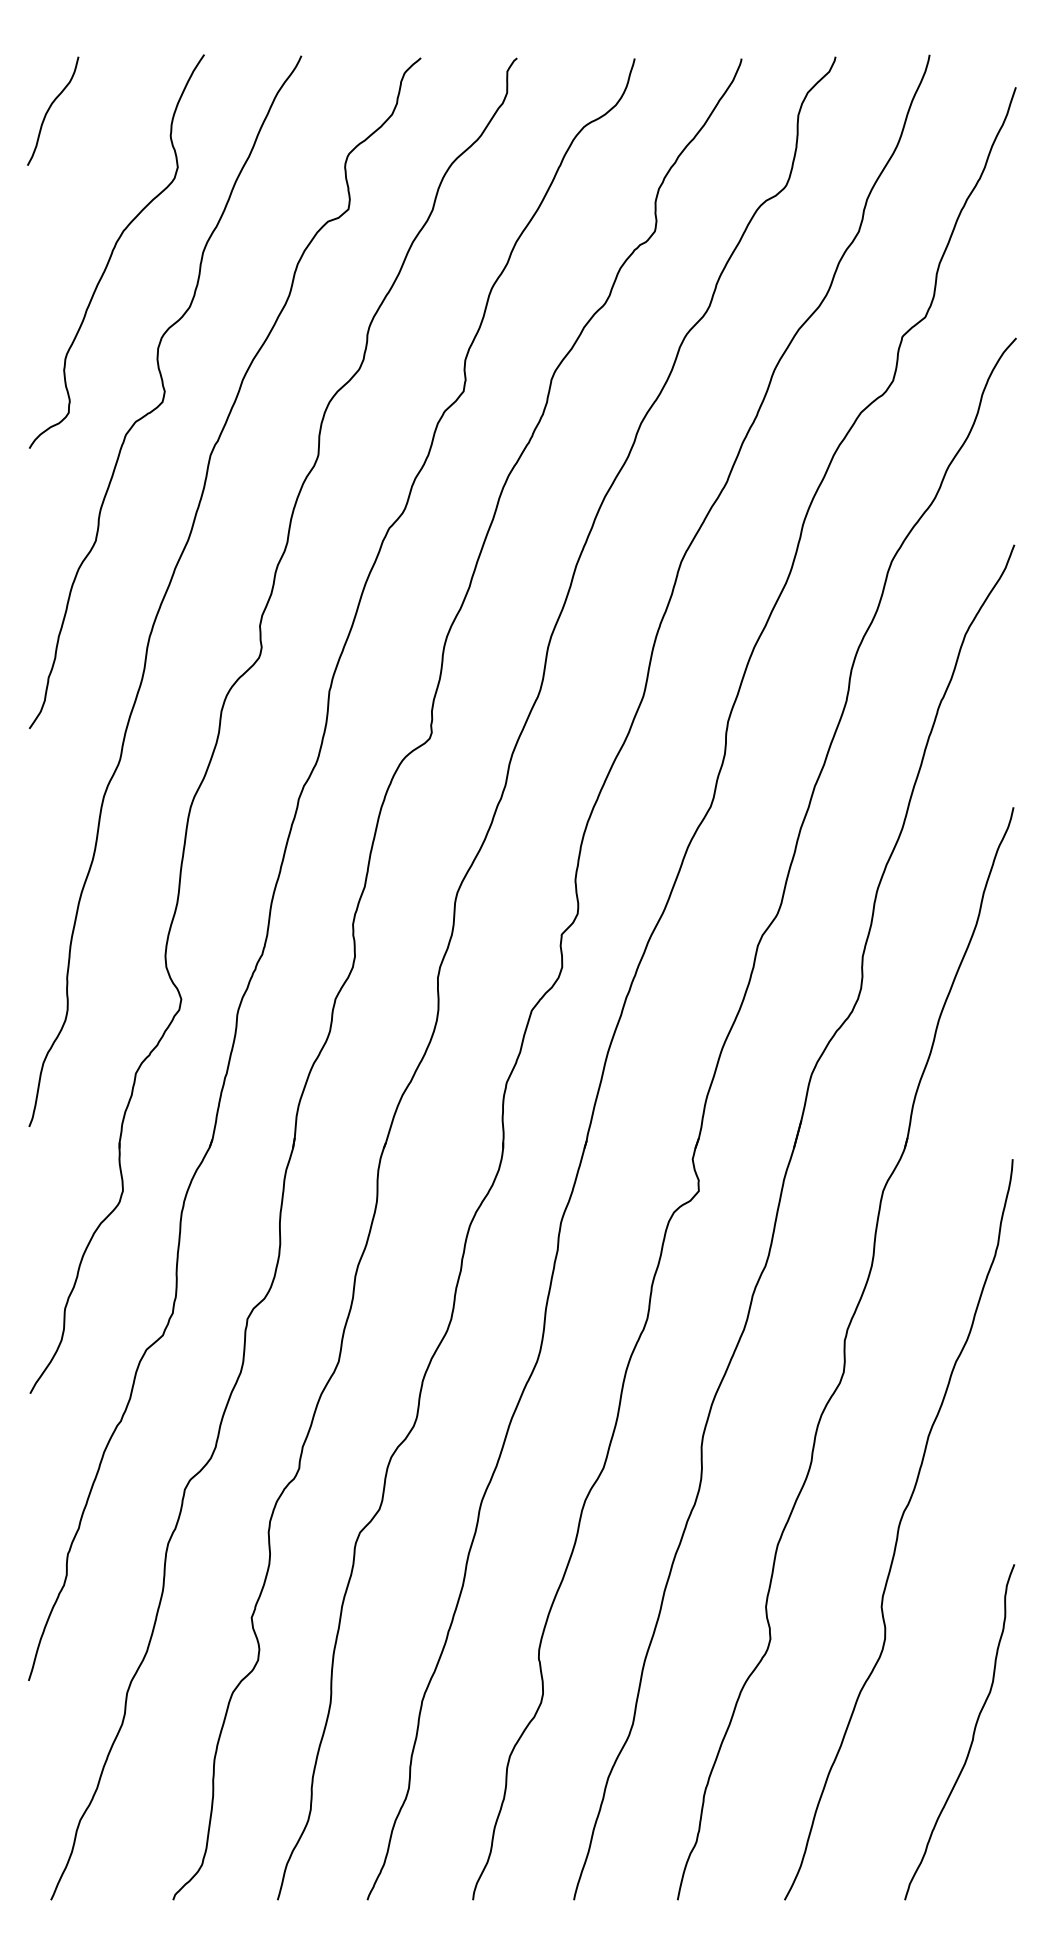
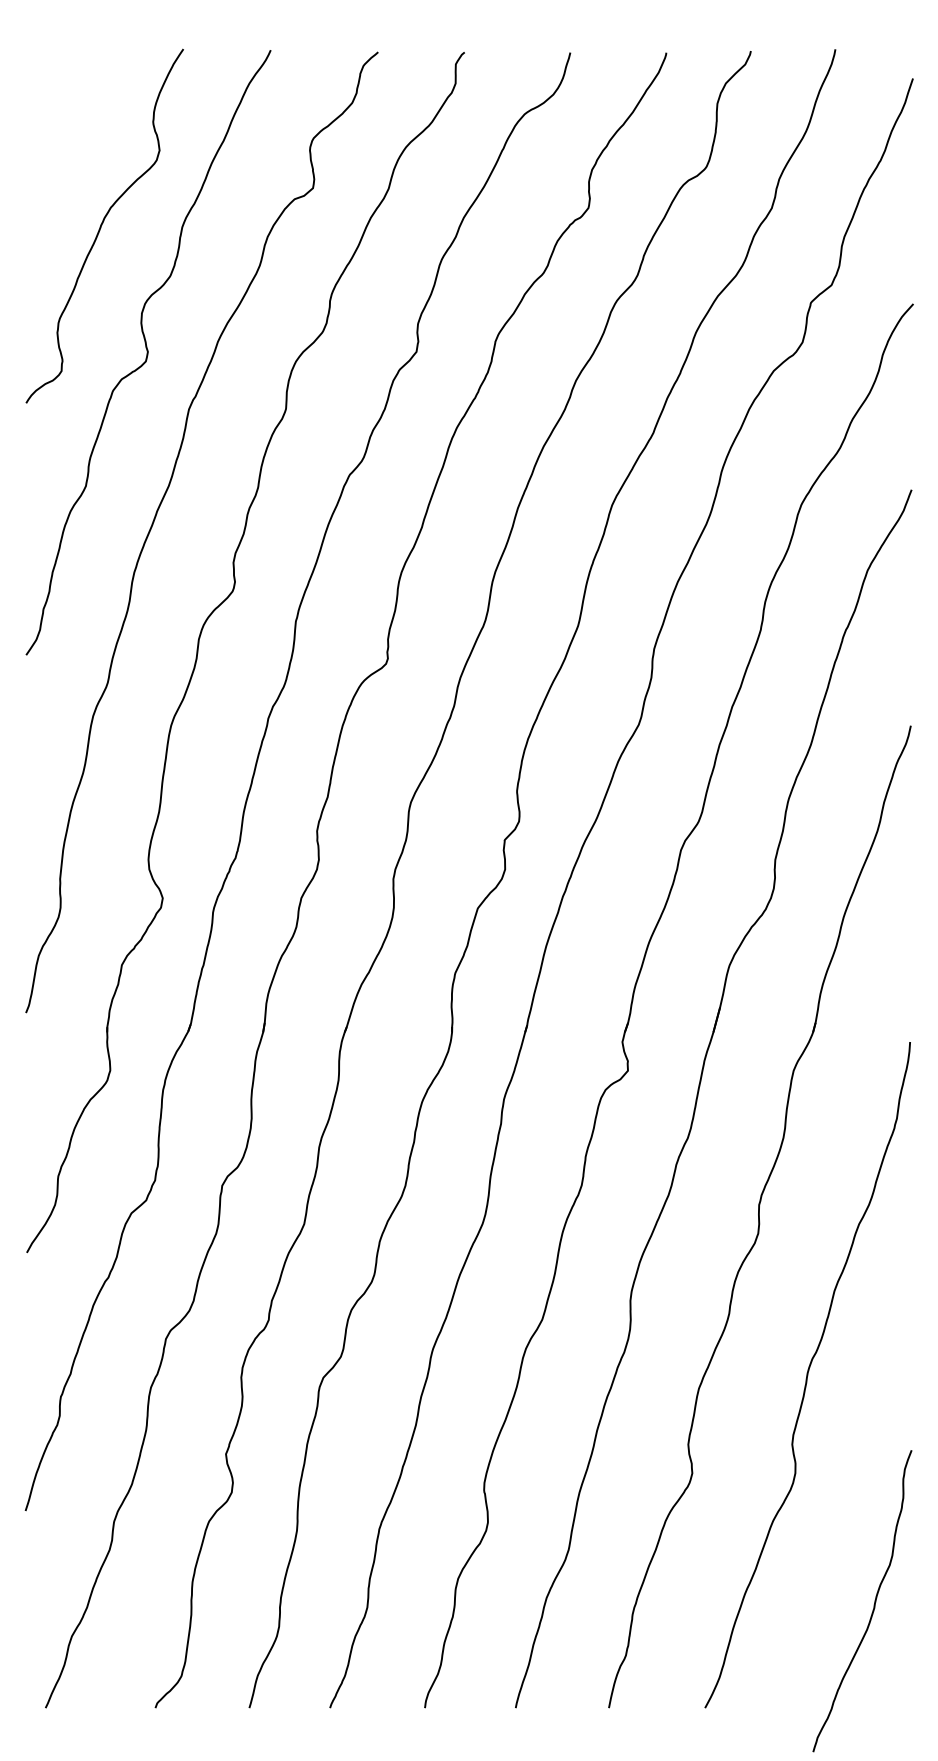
curve: (50, 108) -> (45, 97), removed
curve: (972, 1734) -> (873, 1603), moved

